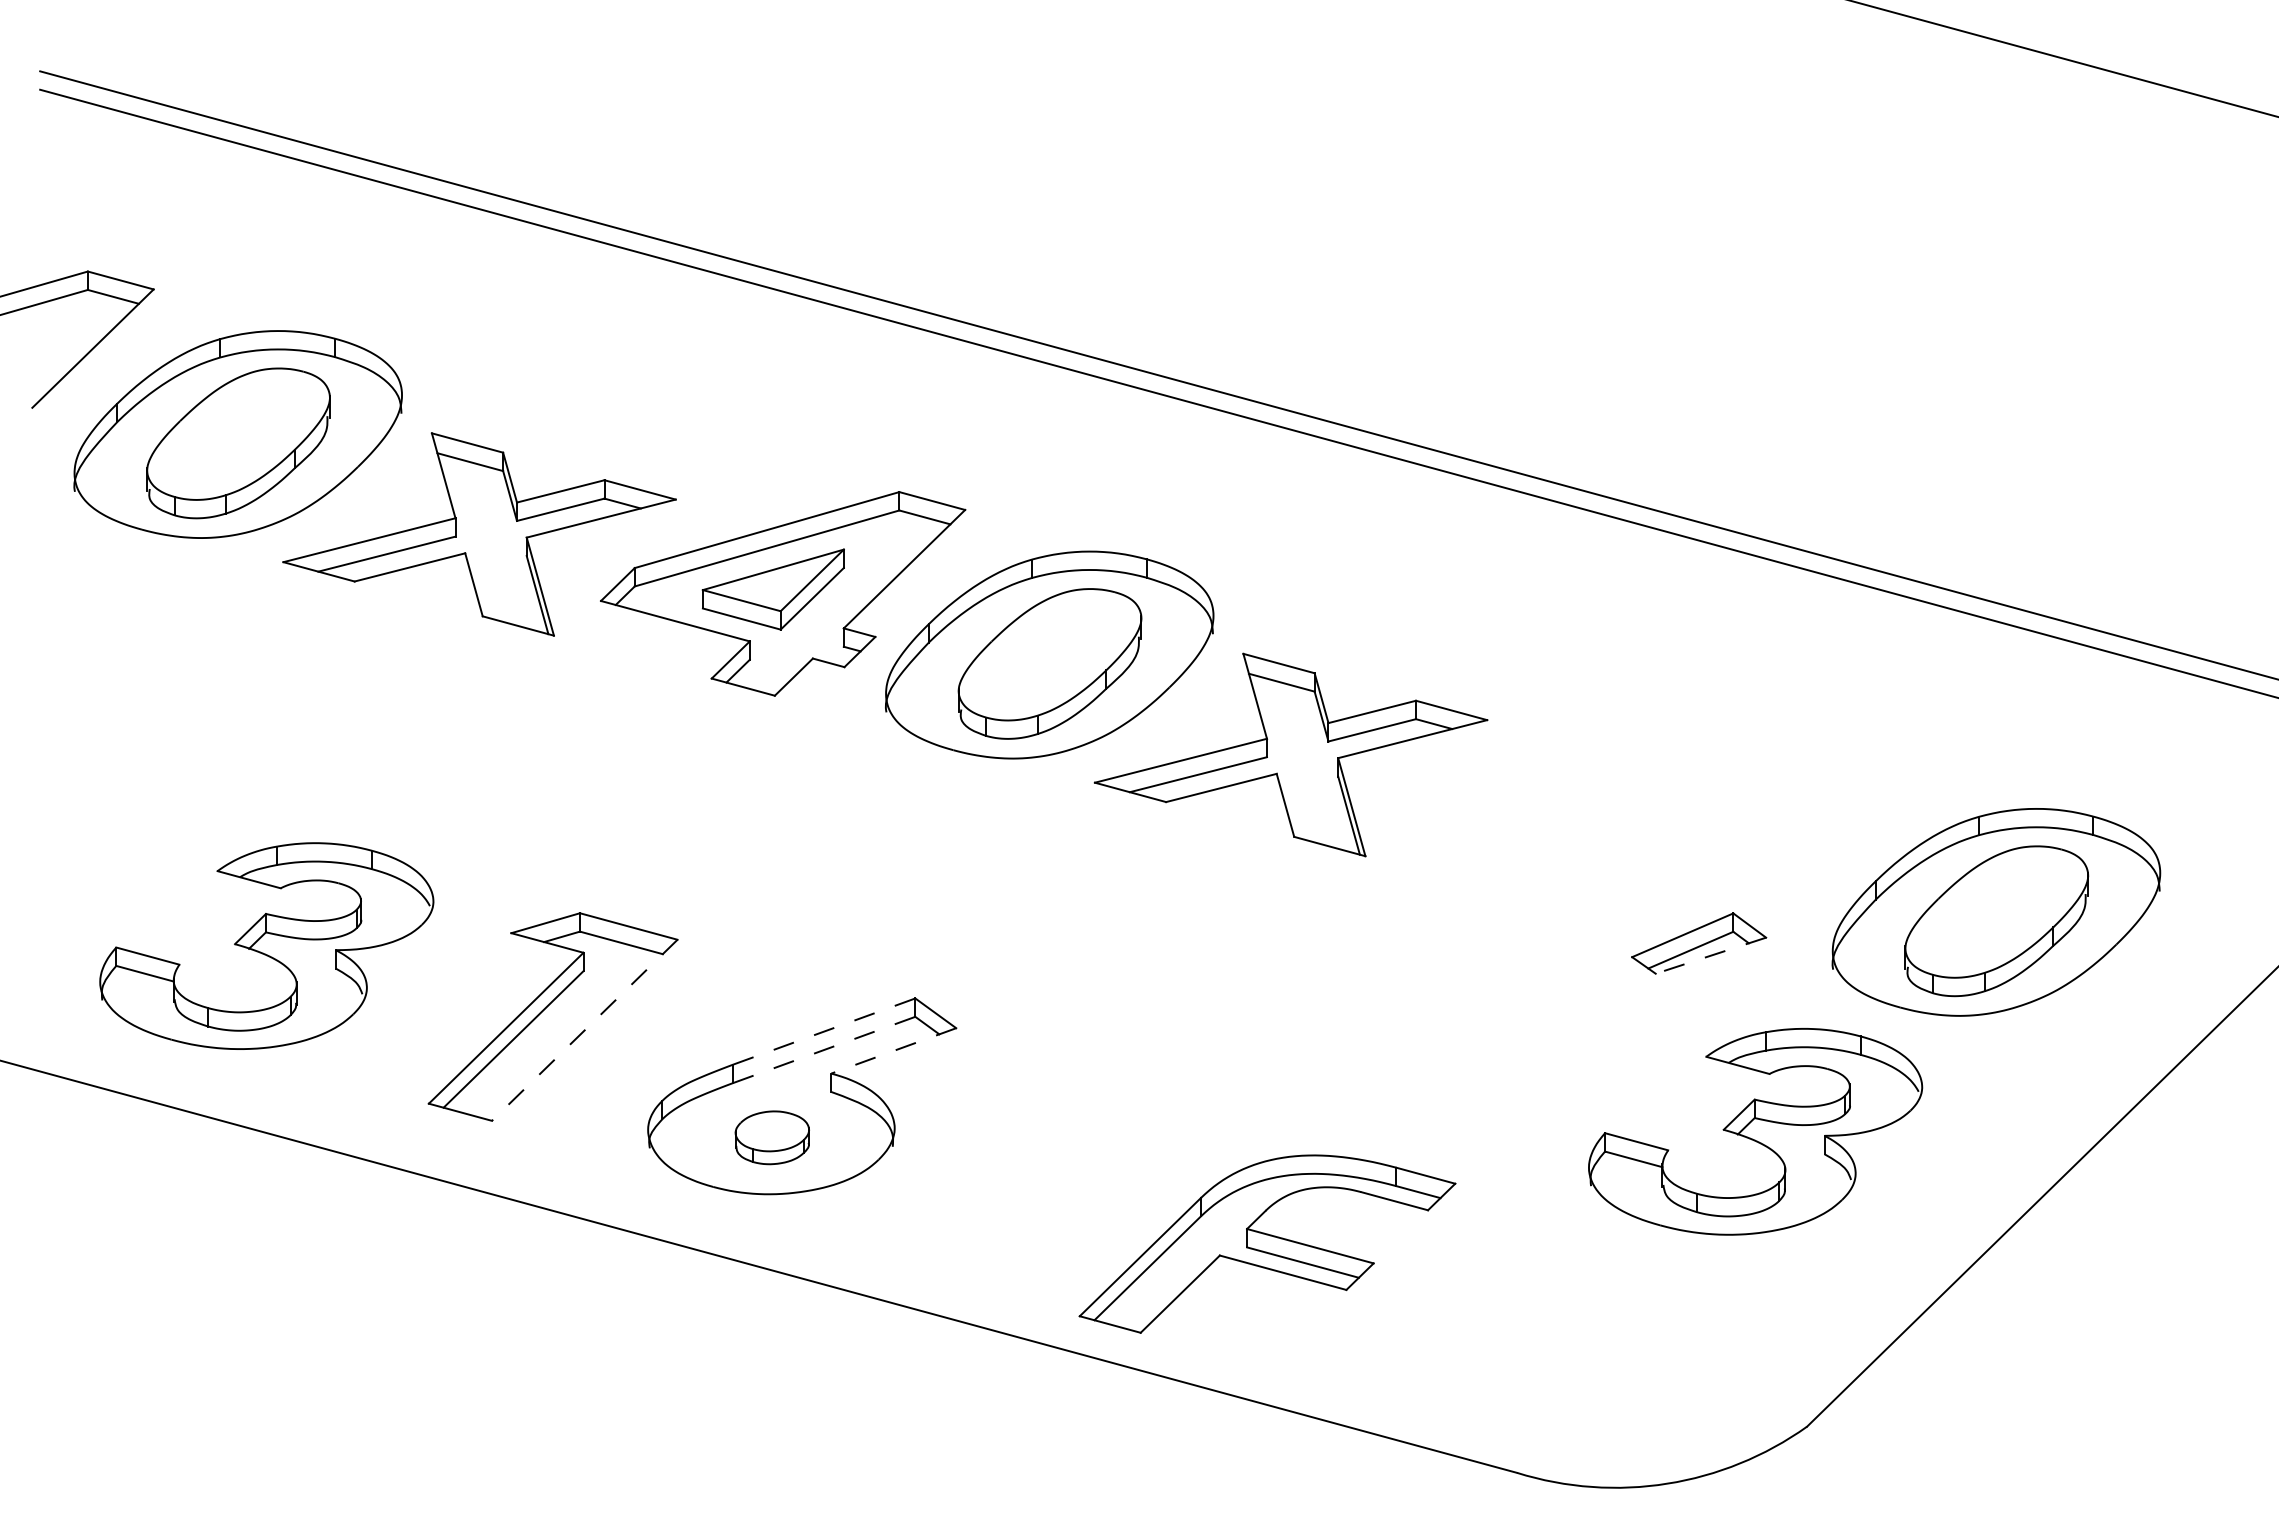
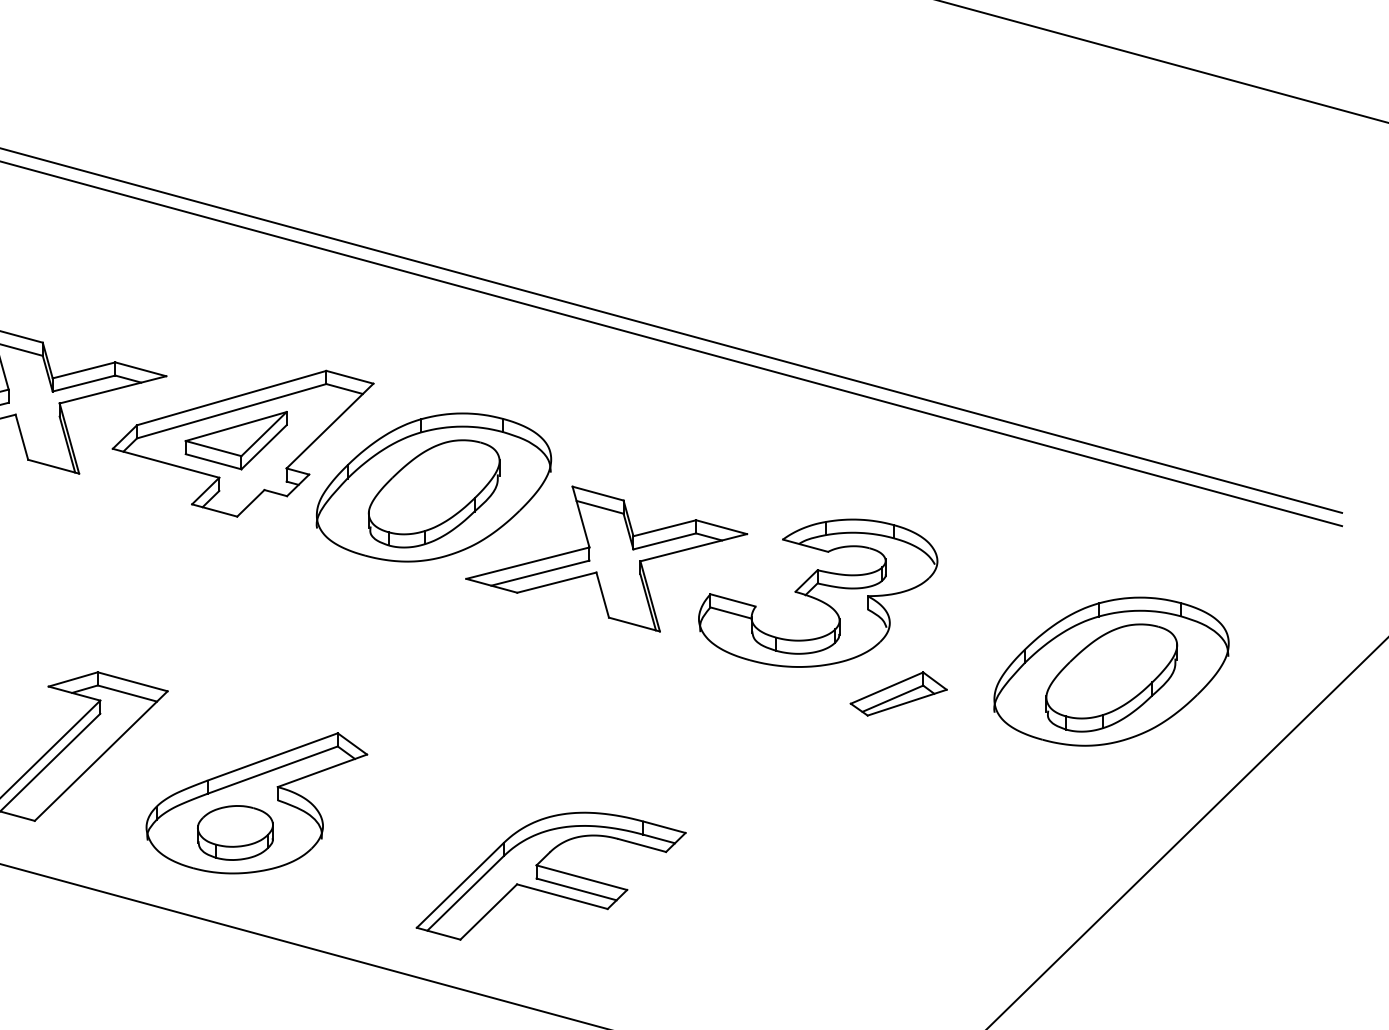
line: (1710, 955) -> (906, 702), dashed -> solid
line: (584, 1030) -> (101, 756), dashed -> solid
line: (824, 1031) -> (272, 756), dashed -> solid
line: (824, 1049) -> (272, 769), dashed -> solid
line: (893, 1051) -> (322, 771), dashed -> solid
part: (1755, 1131) -> (818, 593), moved
part: (772, 1137) -> (235, 832), size x1.43
part: (1267, 1243) -> (551, 875), moved

